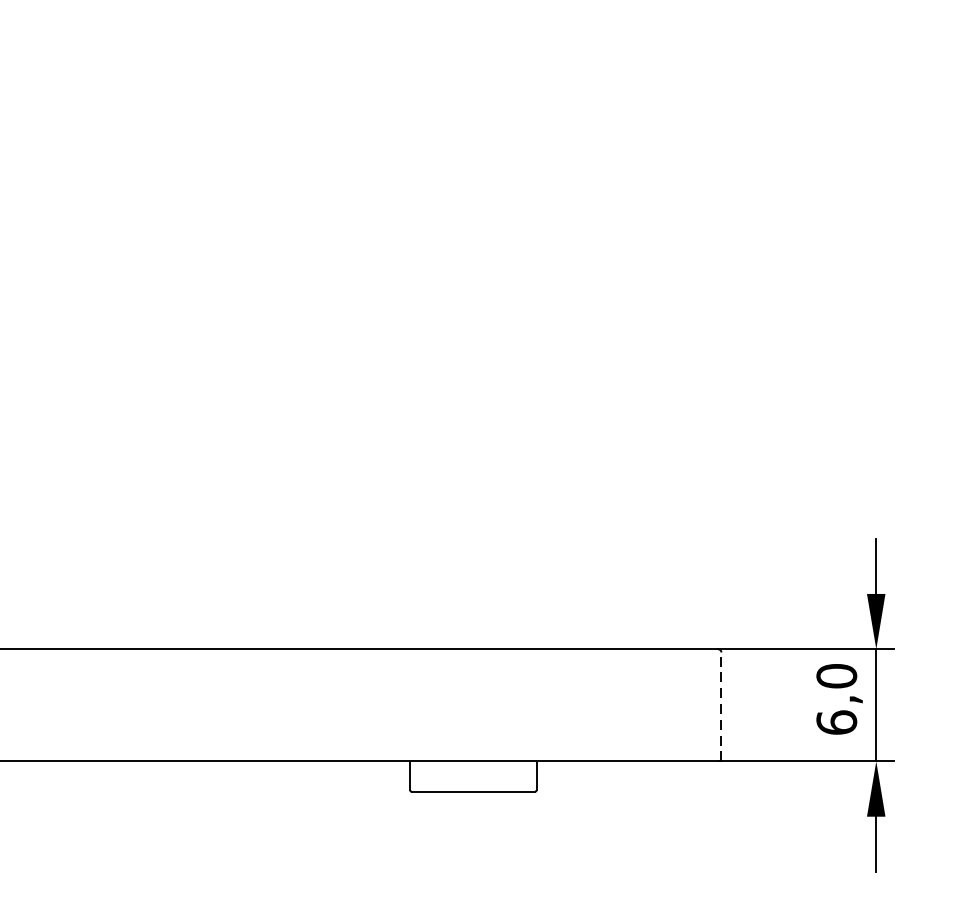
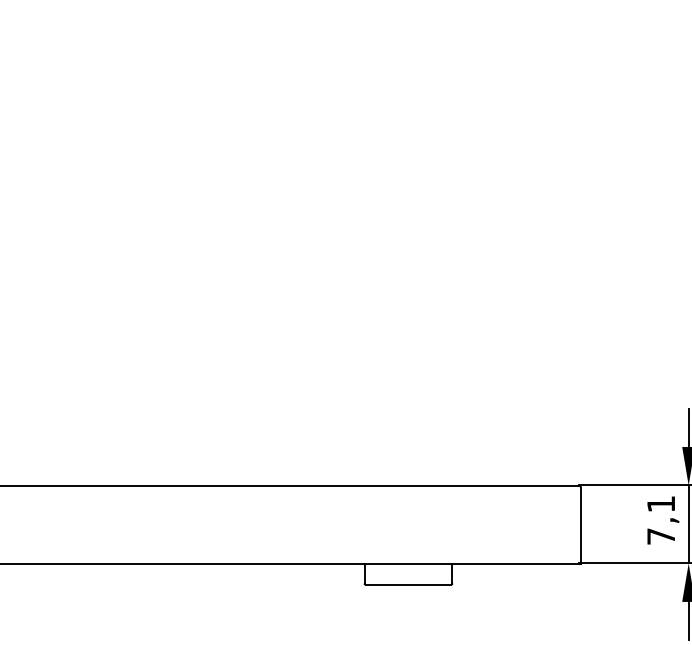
text: (837, 698) -> (661, 519), 6,0 -> 7,1
line: (720, 706) -> (580, 525), dashed -> solid

